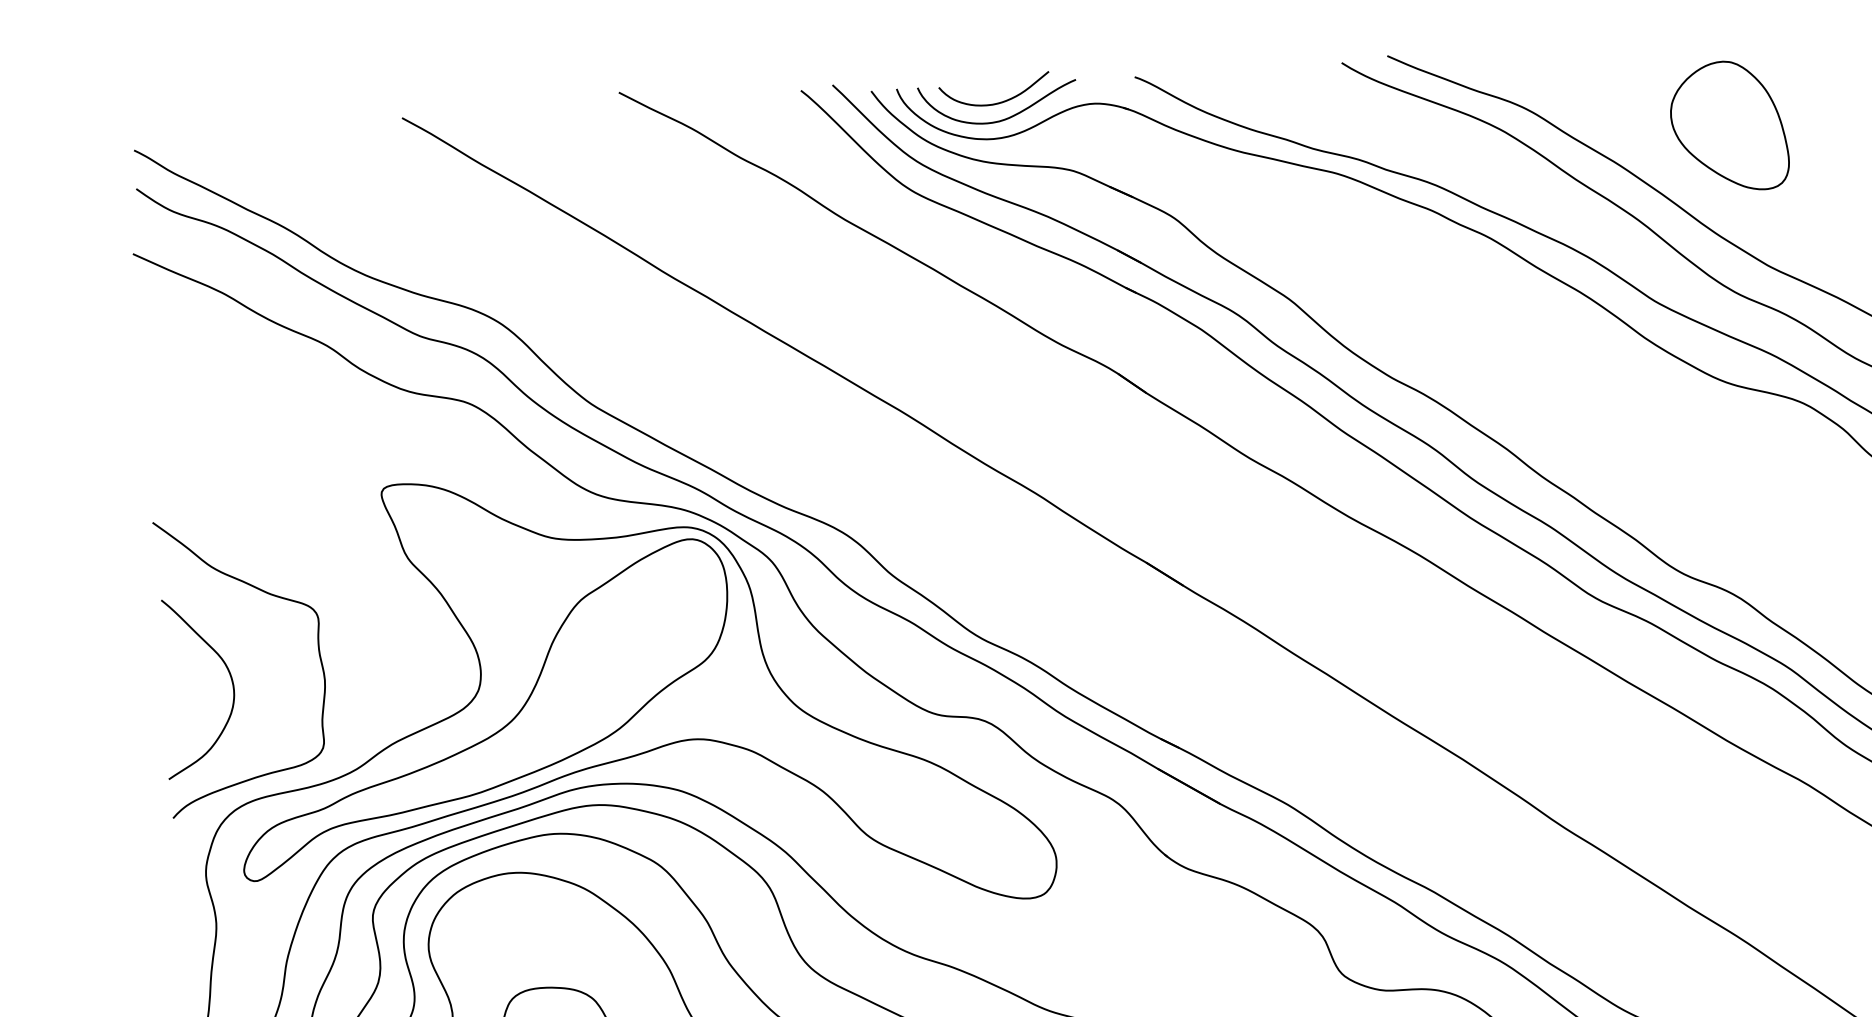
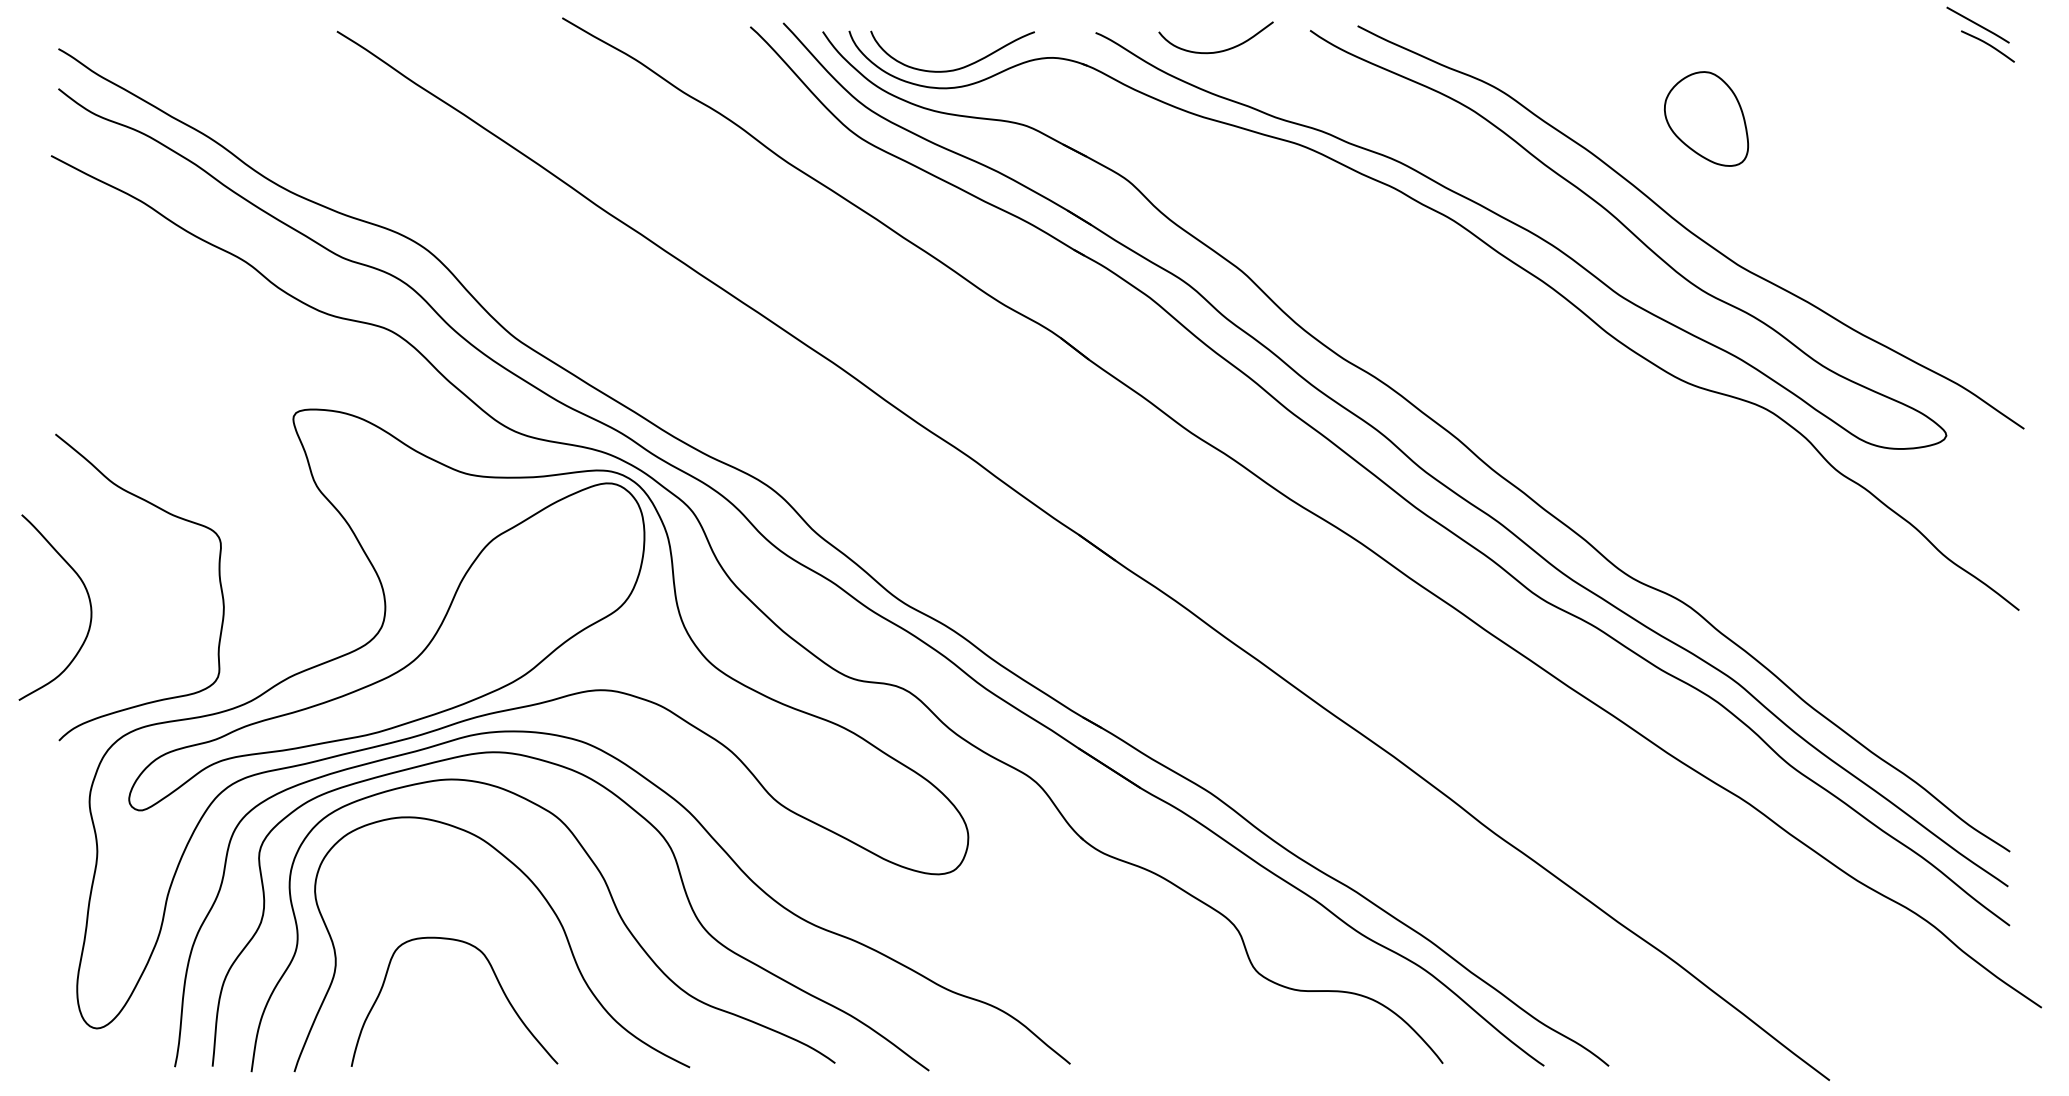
curve: (998, 102) -> (1219, 50), moved
part: (1729, 125) -> (1706, 118), size x0.7
curve: (230, 678) -> (88, 599), moved

